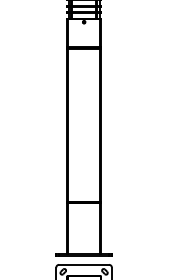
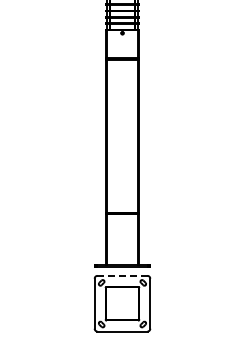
line: (84, 264) -> (122, 275), solid -> dashed

